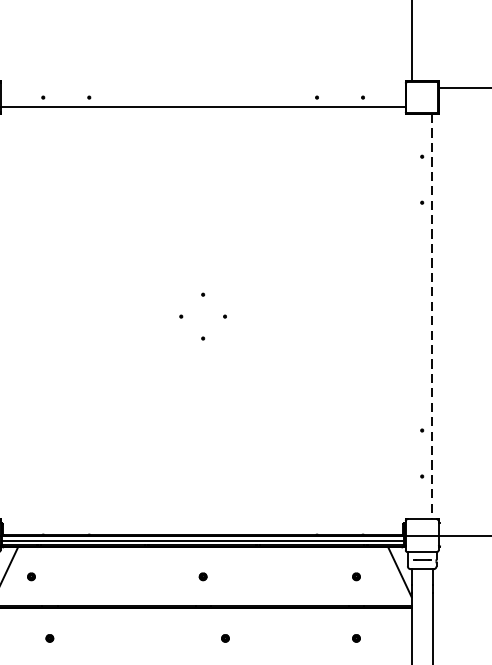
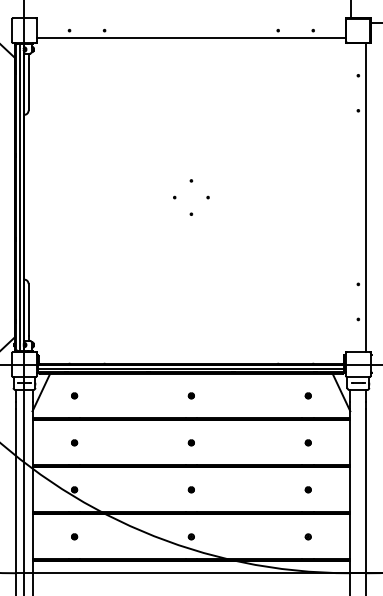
line: (431, 317) -> (365, 198), dashed -> solid
part: (31, 576) -> (74, 395), moved
part: (224, 637) -> (190, 442), moved

